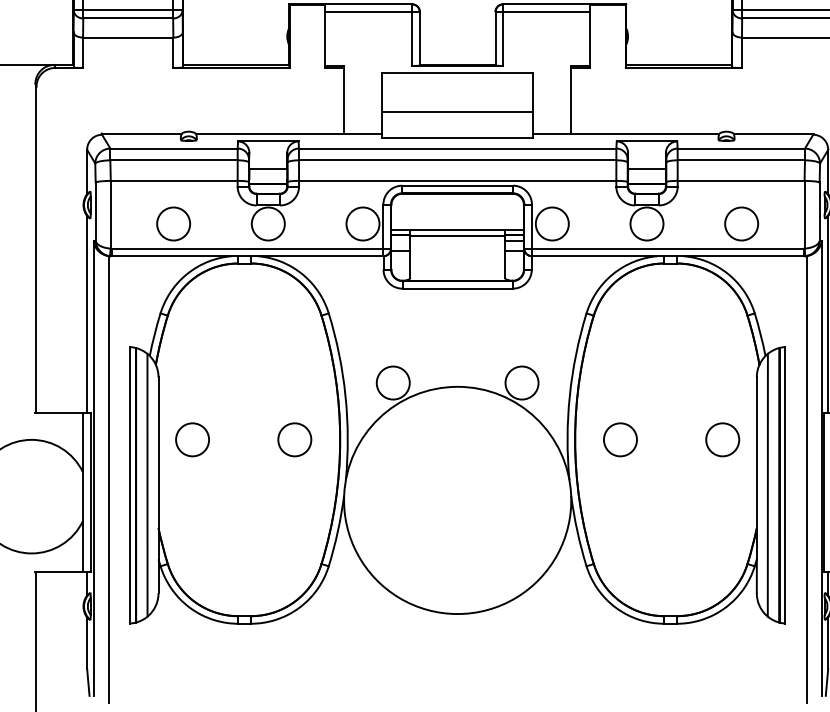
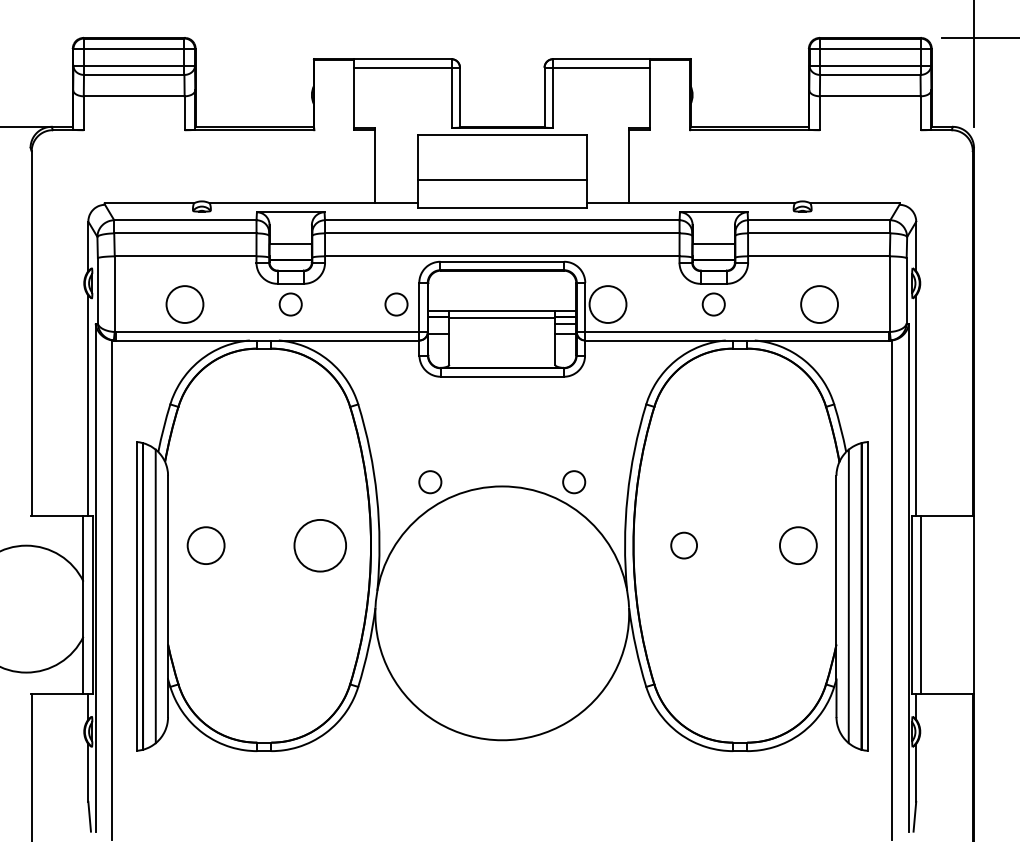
circle: (268, 223) -> (290, 304), size x0.6
circle: (362, 223) -> (396, 304), size x0.6
circle: (646, 223) -> (713, 304), size x0.6
circle: (392, 382) -> (429, 481), size x0.6
circle: (521, 382) -> (573, 481), size x0.6
circle: (294, 439) -> (320, 545), size x1.4
circle: (619, 439) -> (683, 545), size x0.7

